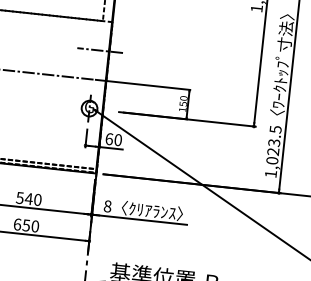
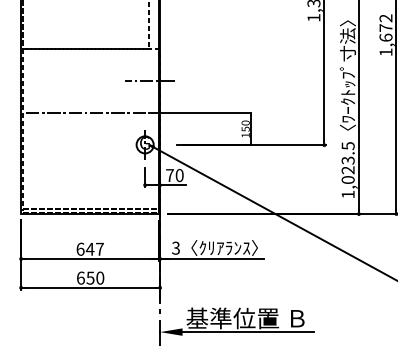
text: (109, 139) -> (170, 175), 60 -> 70
text: (28, 198) -> (89, 248), 540 -> 647
text: (108, 205) -> (176, 247), 8 -> 3

